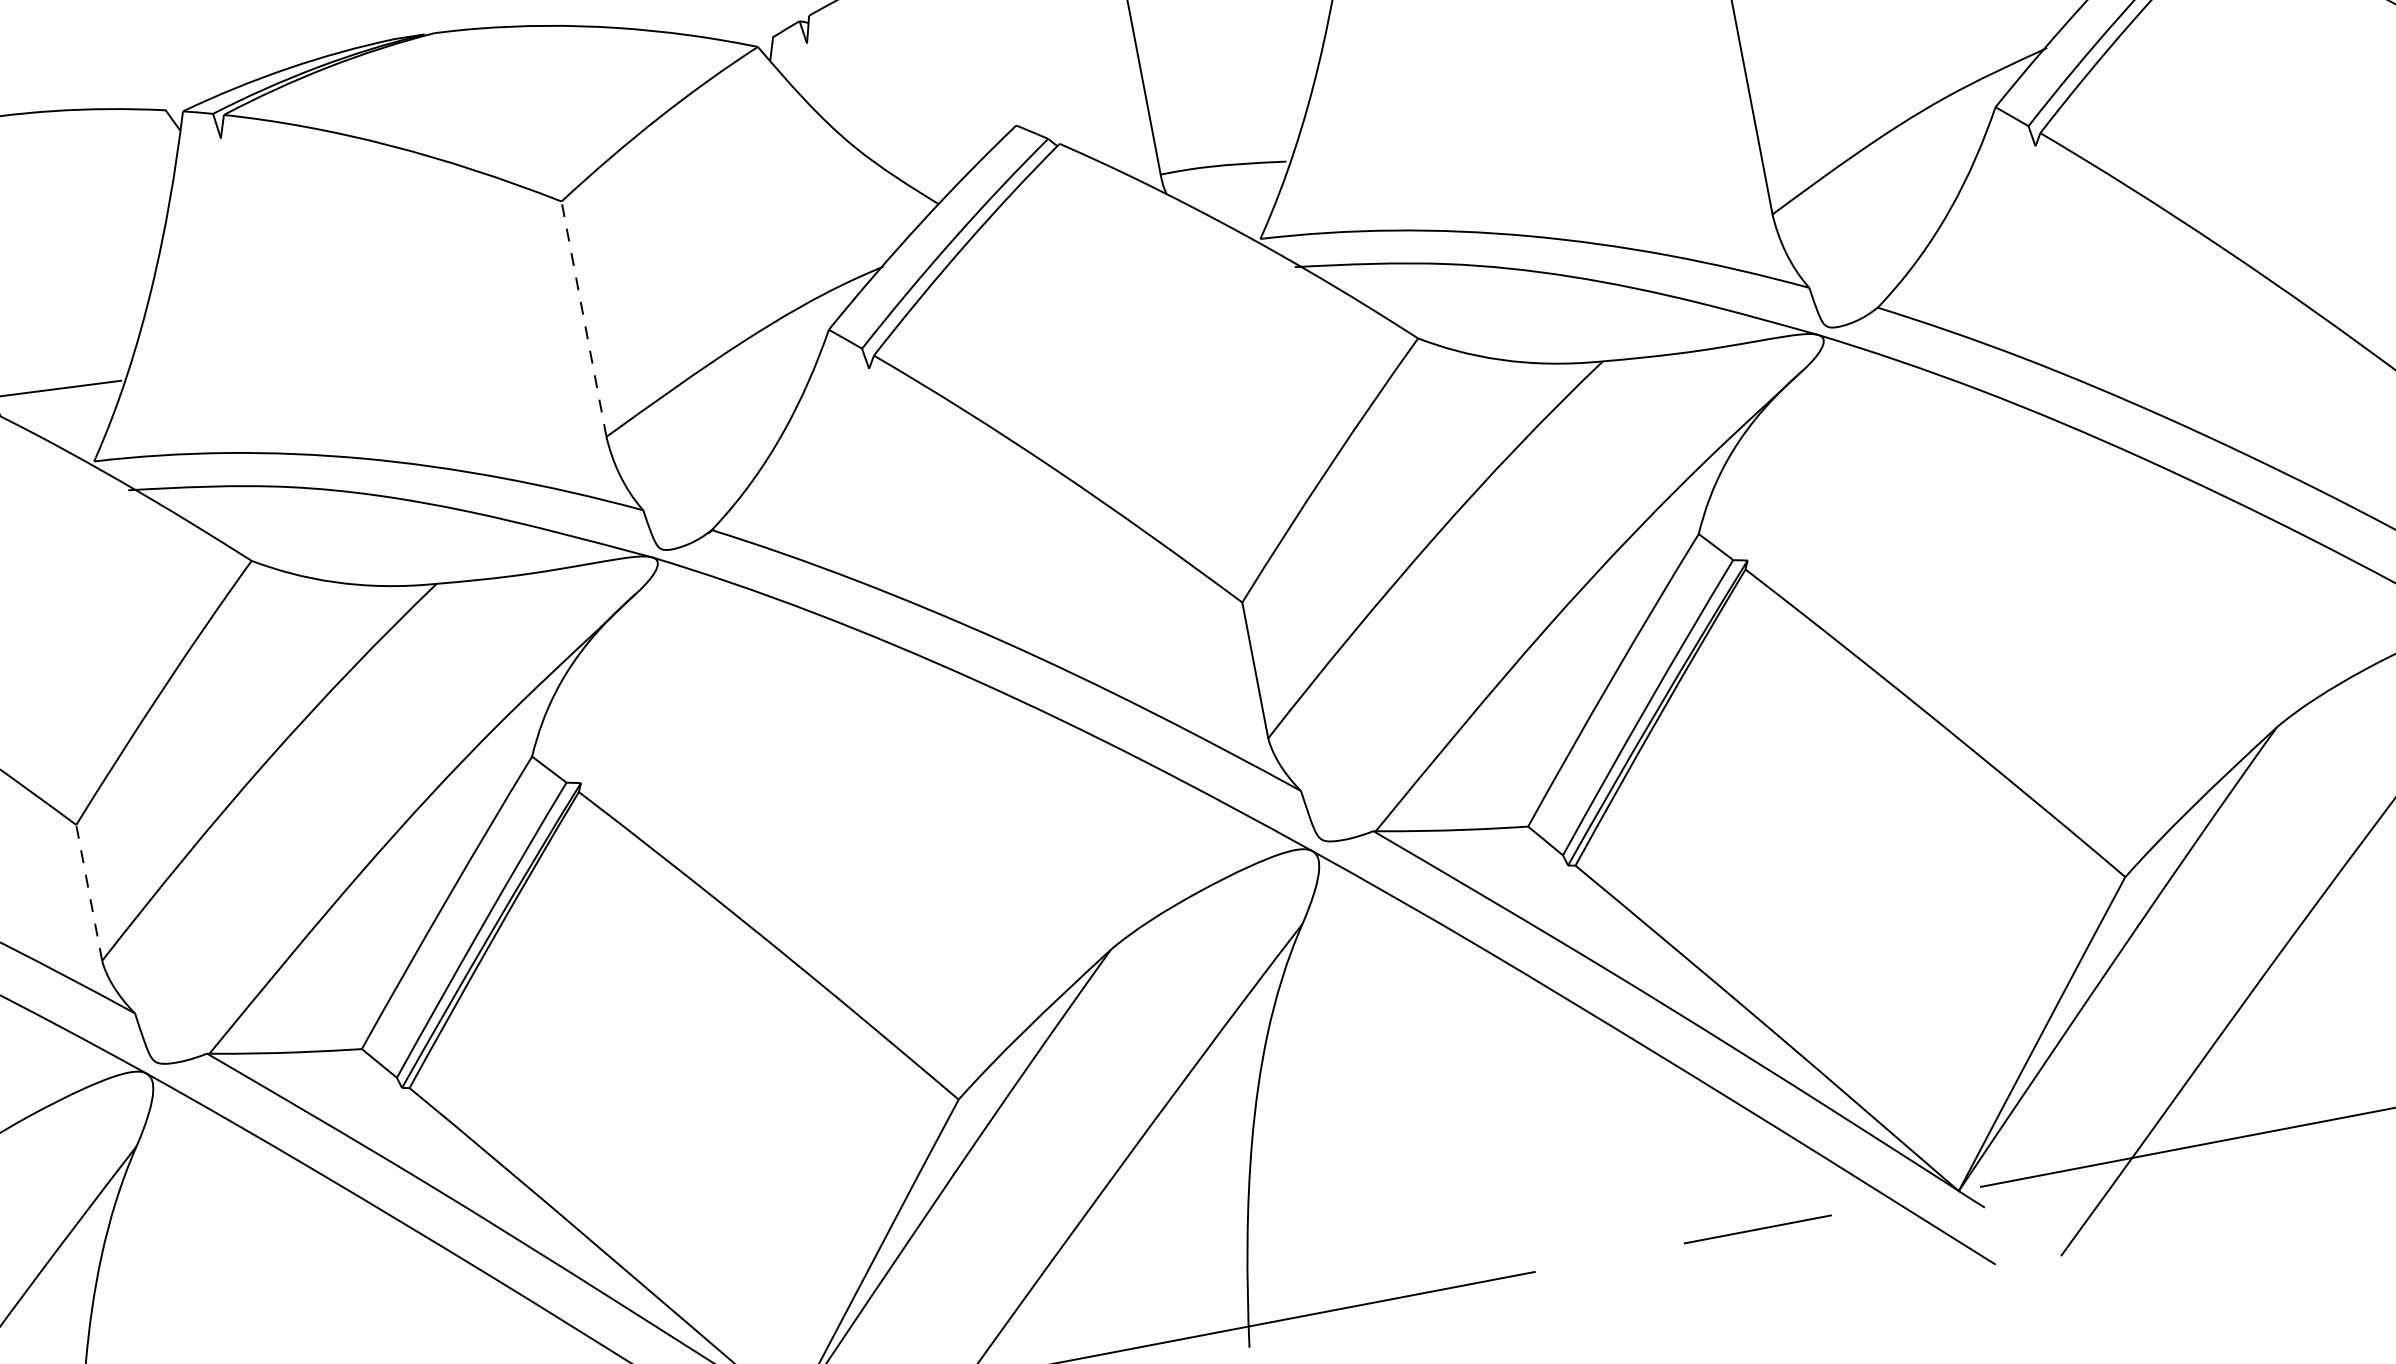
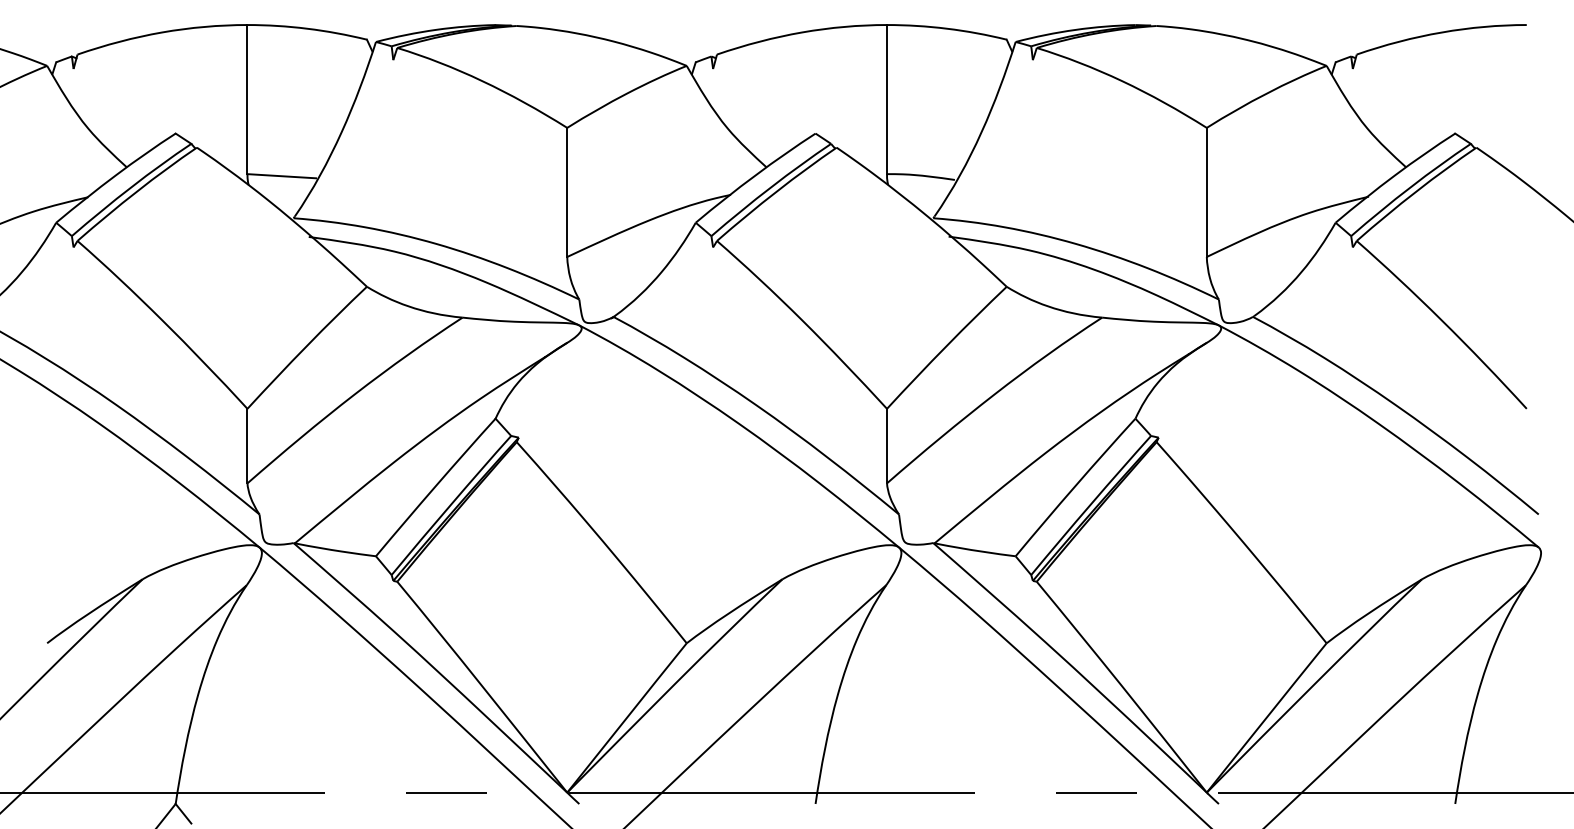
line: (584, 319) -> (567, 192), dashed -> solid
line: (89, 891) -> (247, 445), dashed -> solid

